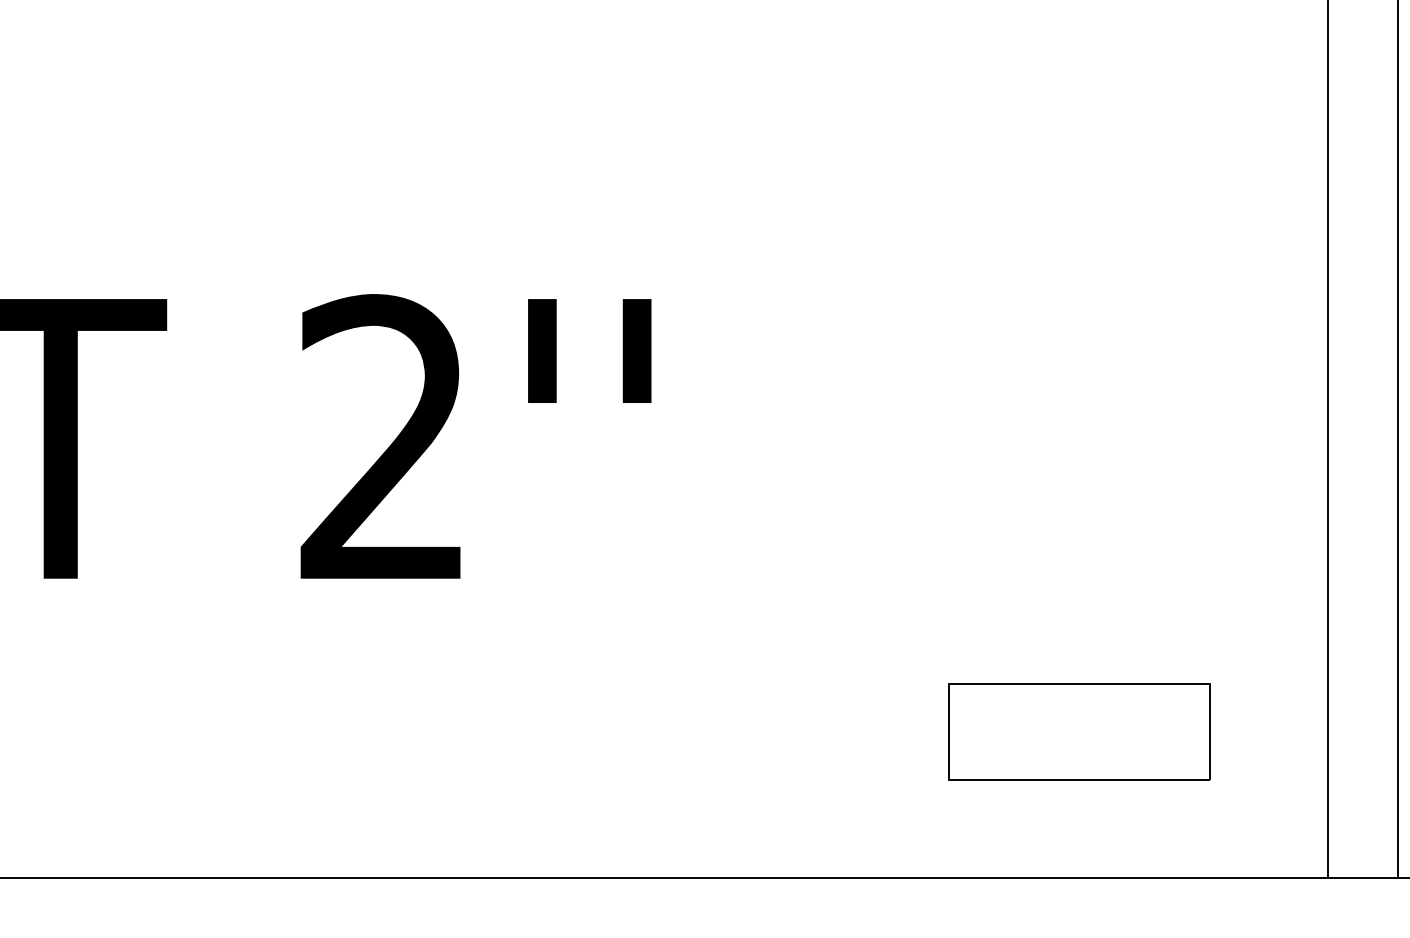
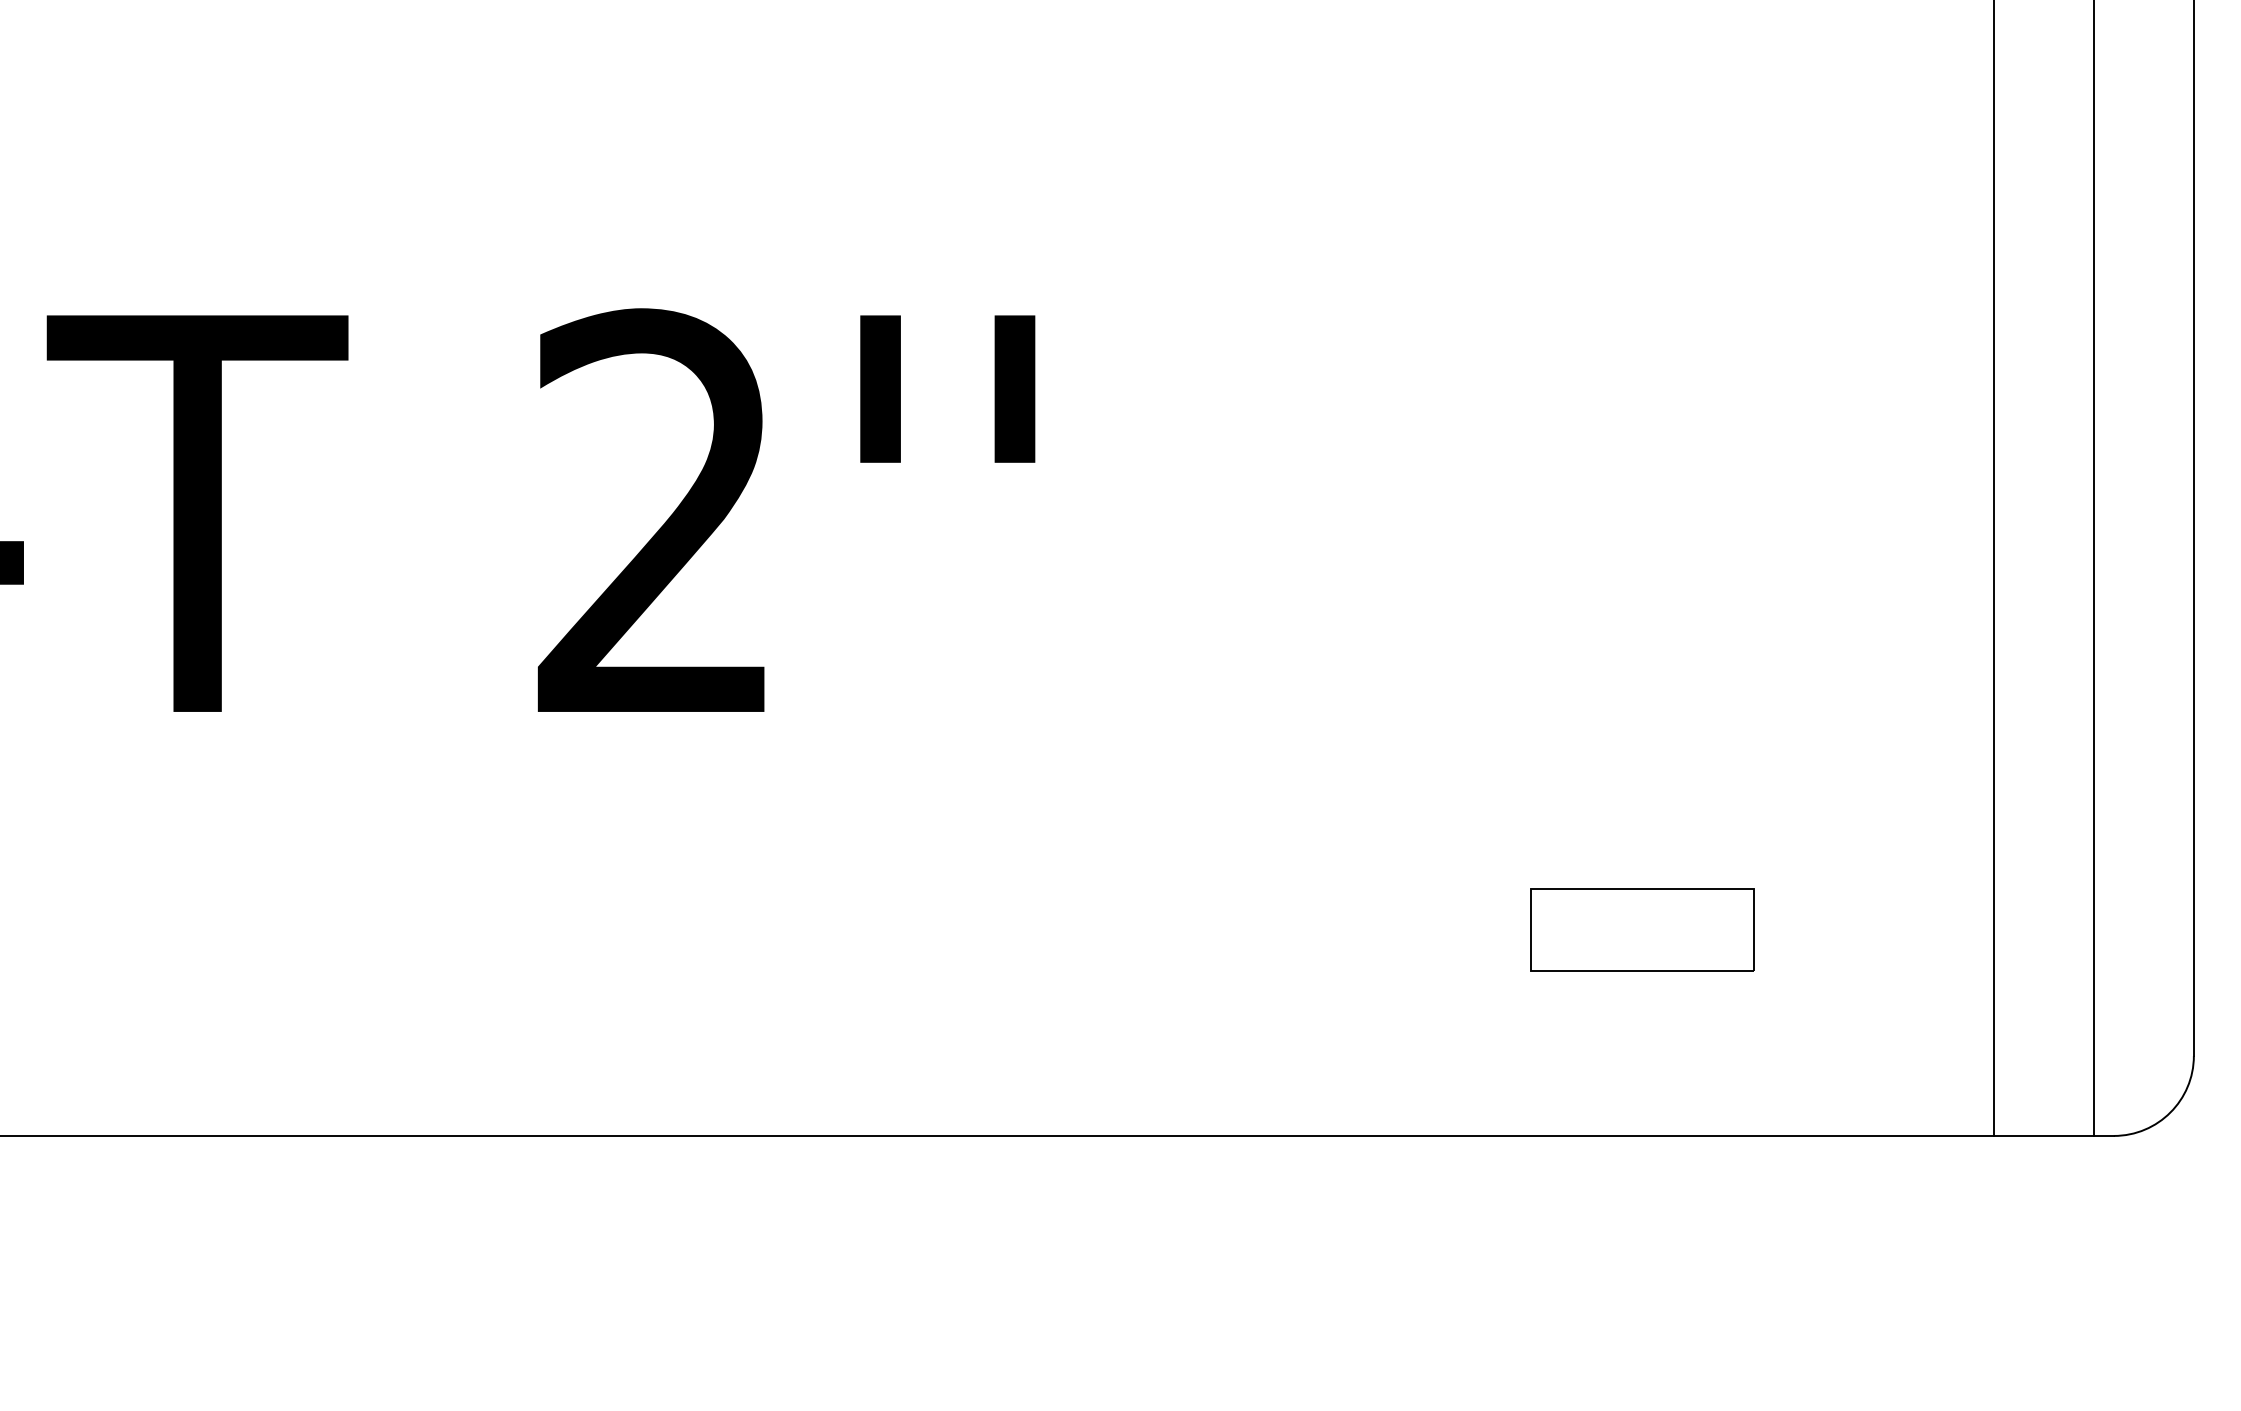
part: (1079, 732) -> (1642, 929), size x0.6

